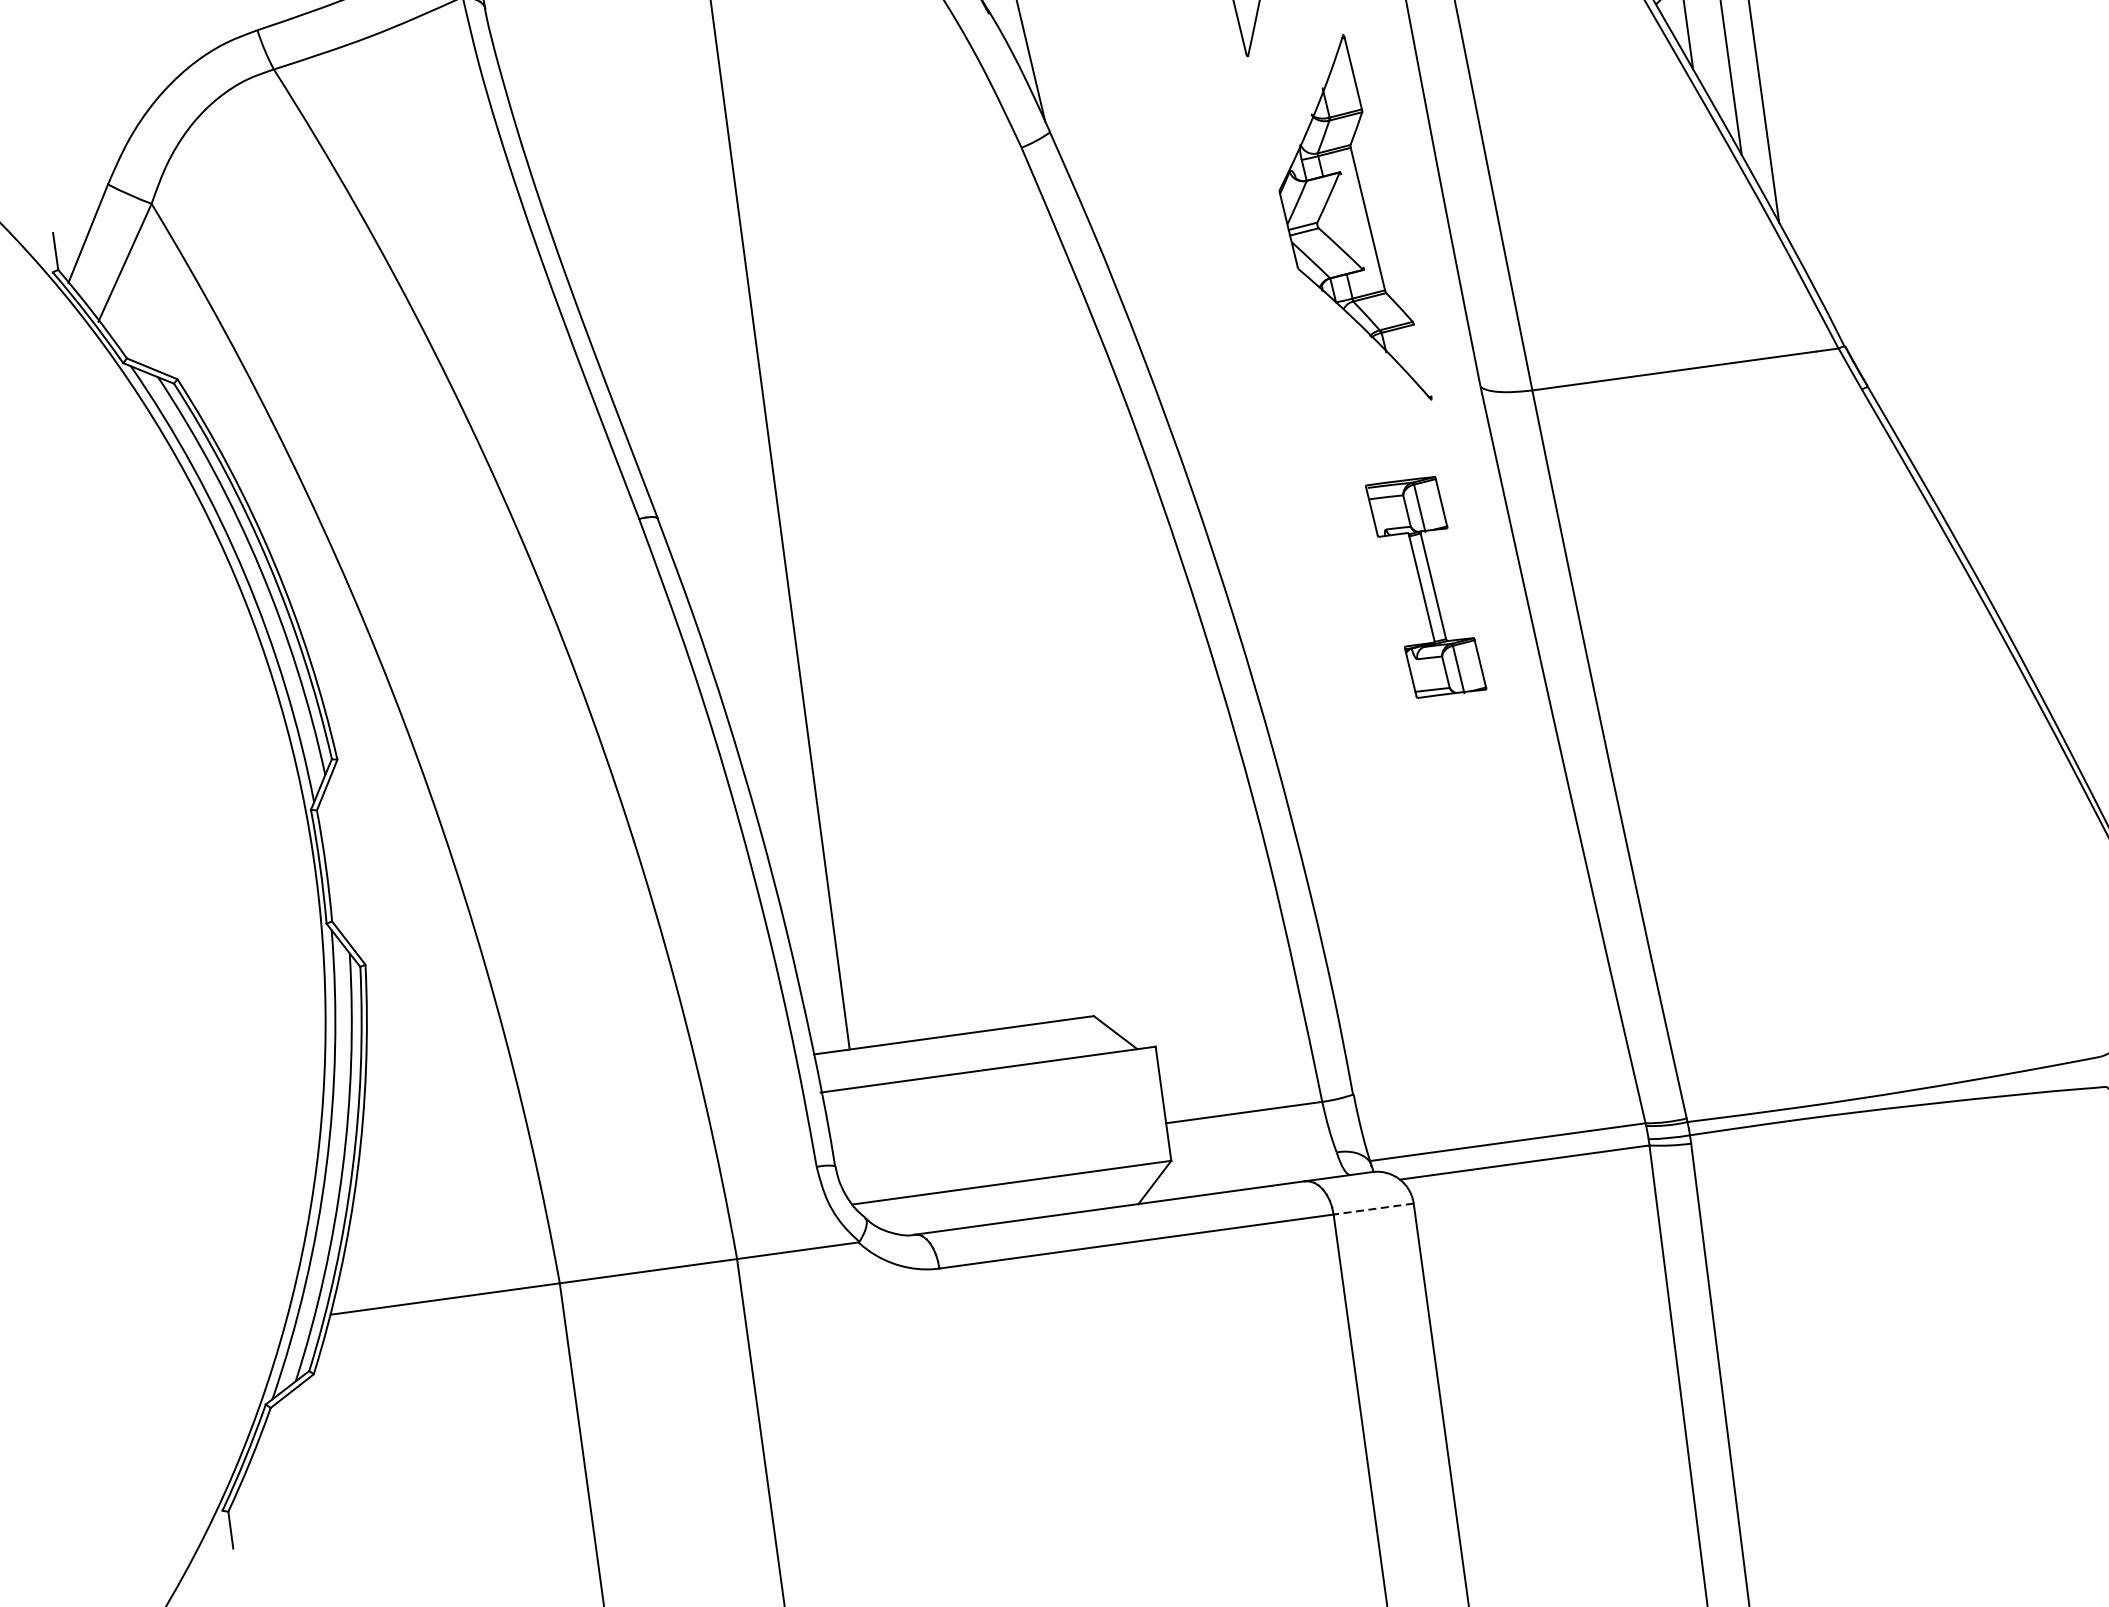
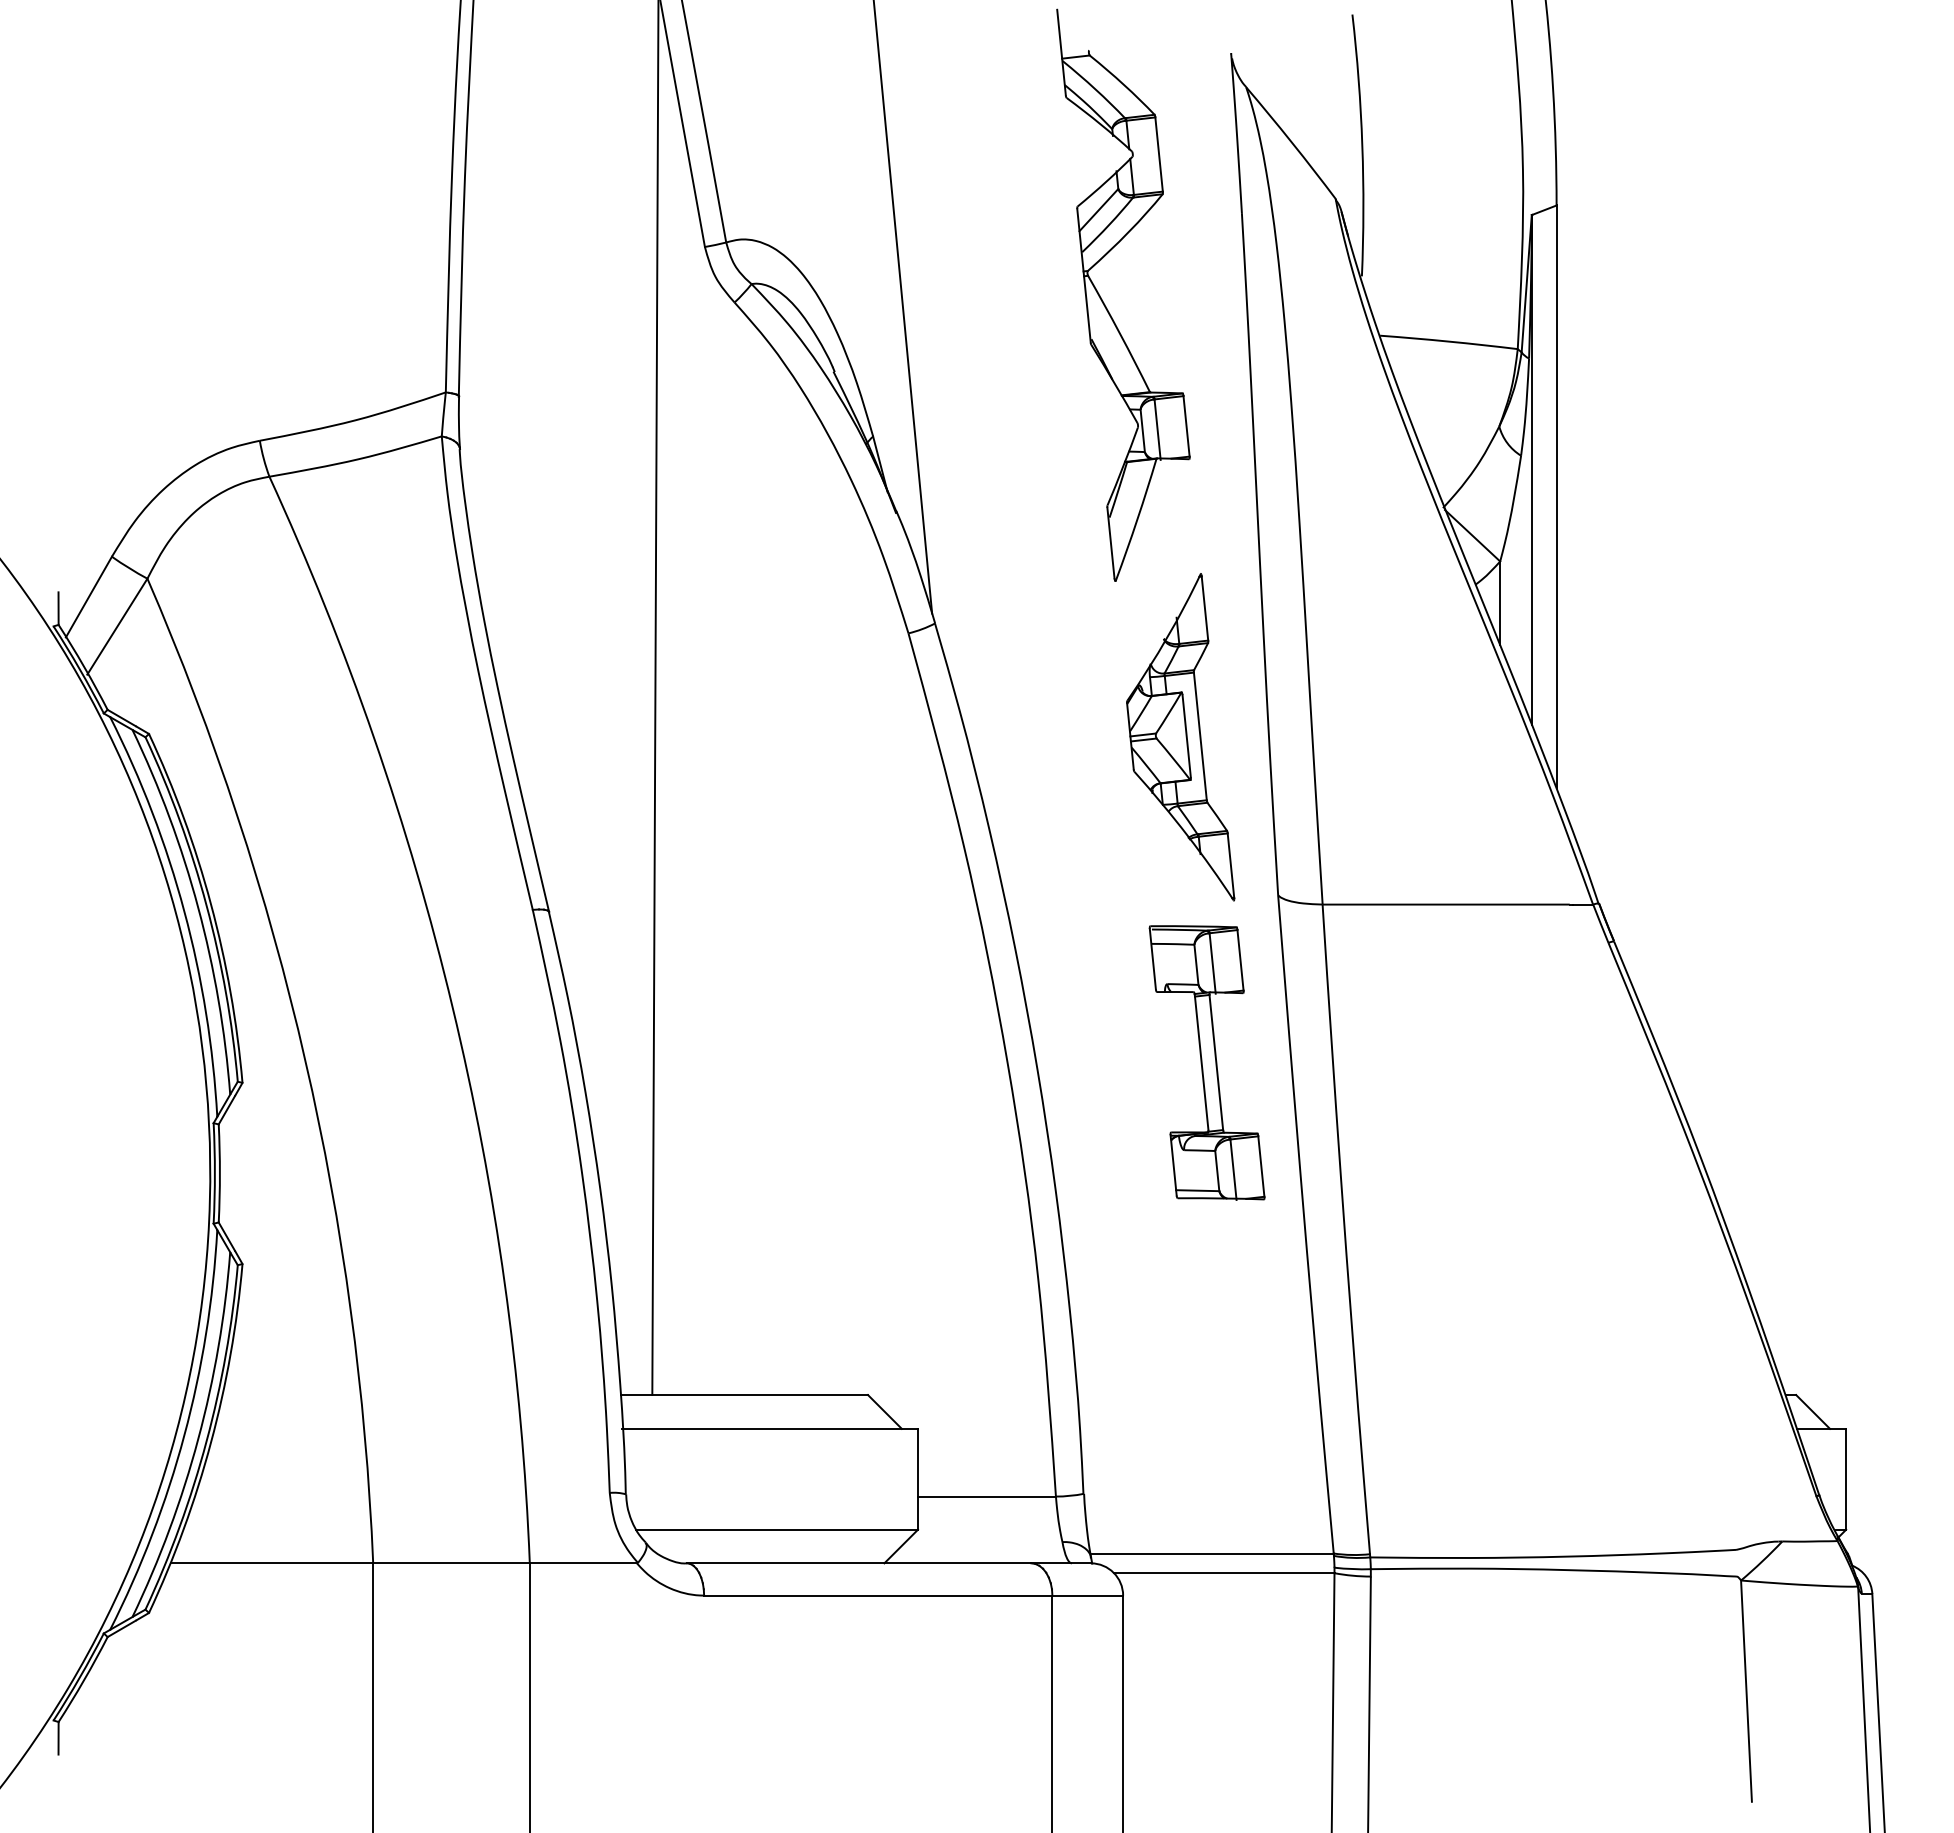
line: (1352, 221) -> (1186, 736), added
line: (1422, 360) -> (1230, 865), added
part: (1425, 587) -> (1206, 1062), size x1.43
line: (1373, 1209) -> (1087, 1595), dashed -> solid

